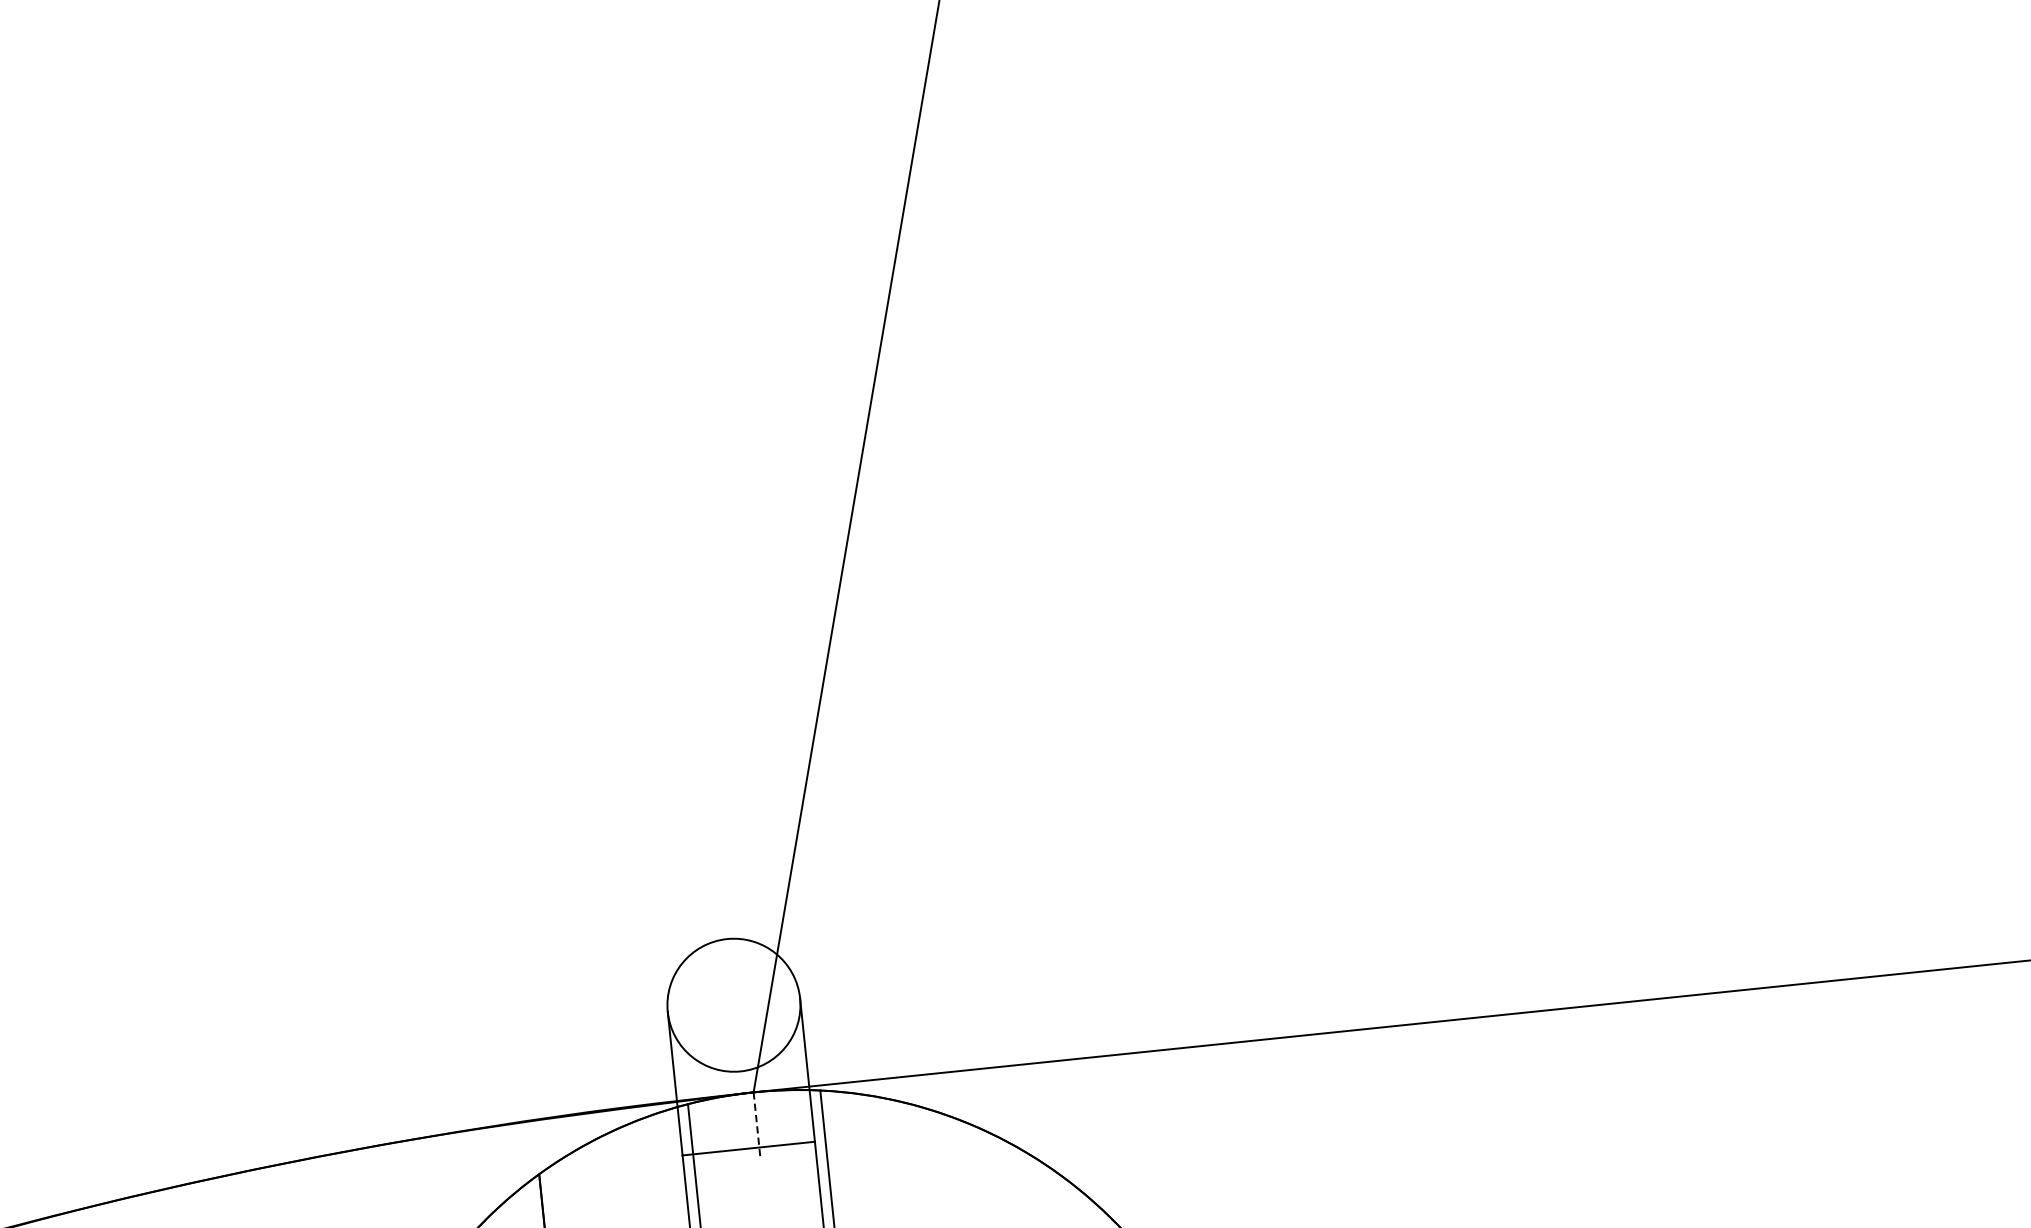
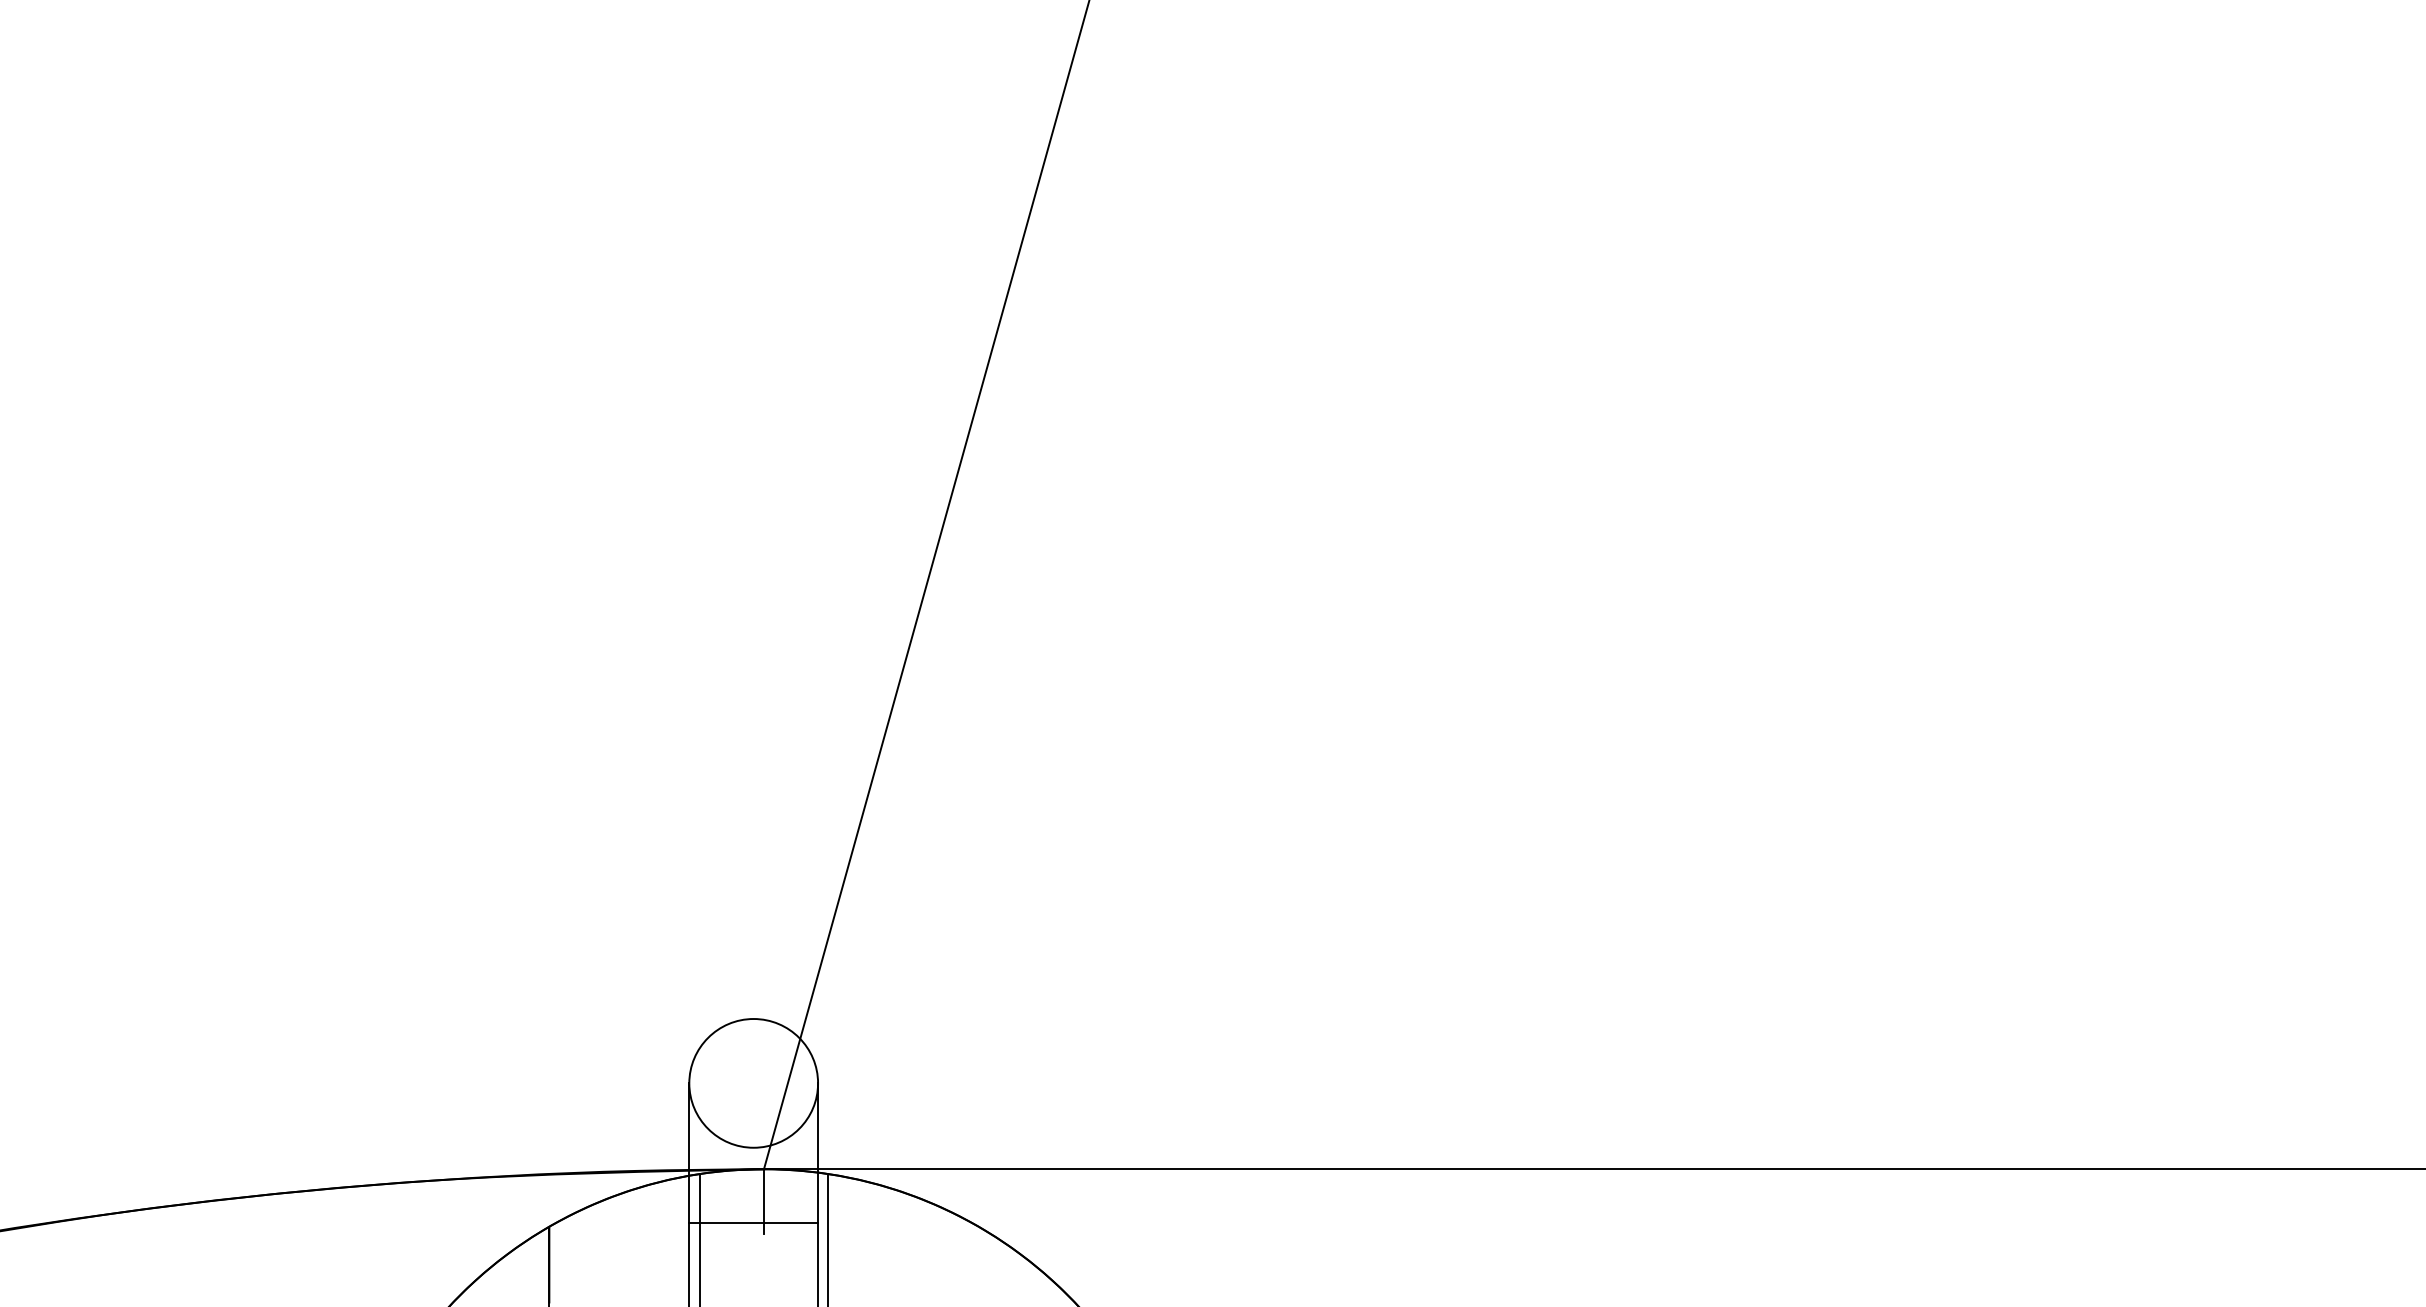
line: (756, 1125) -> (763, 1201), dashed -> solid

